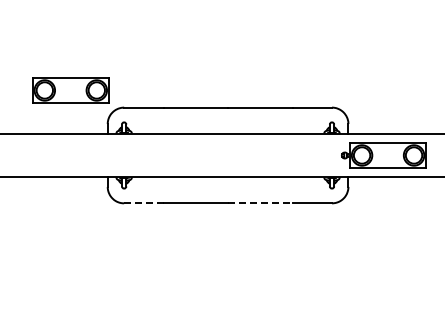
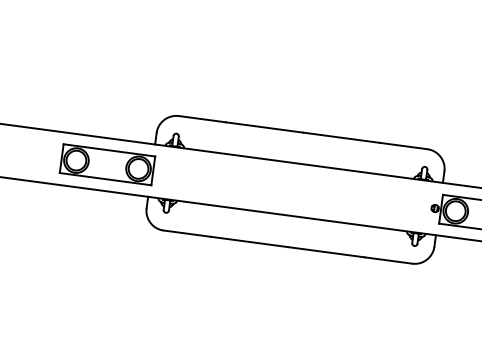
part: (70, 90) -> (107, 164), moved
line: (143, 203) -> (186, 233), dashed -> solid
line: (260, 203) -> (326, 252), dashed -> solid

